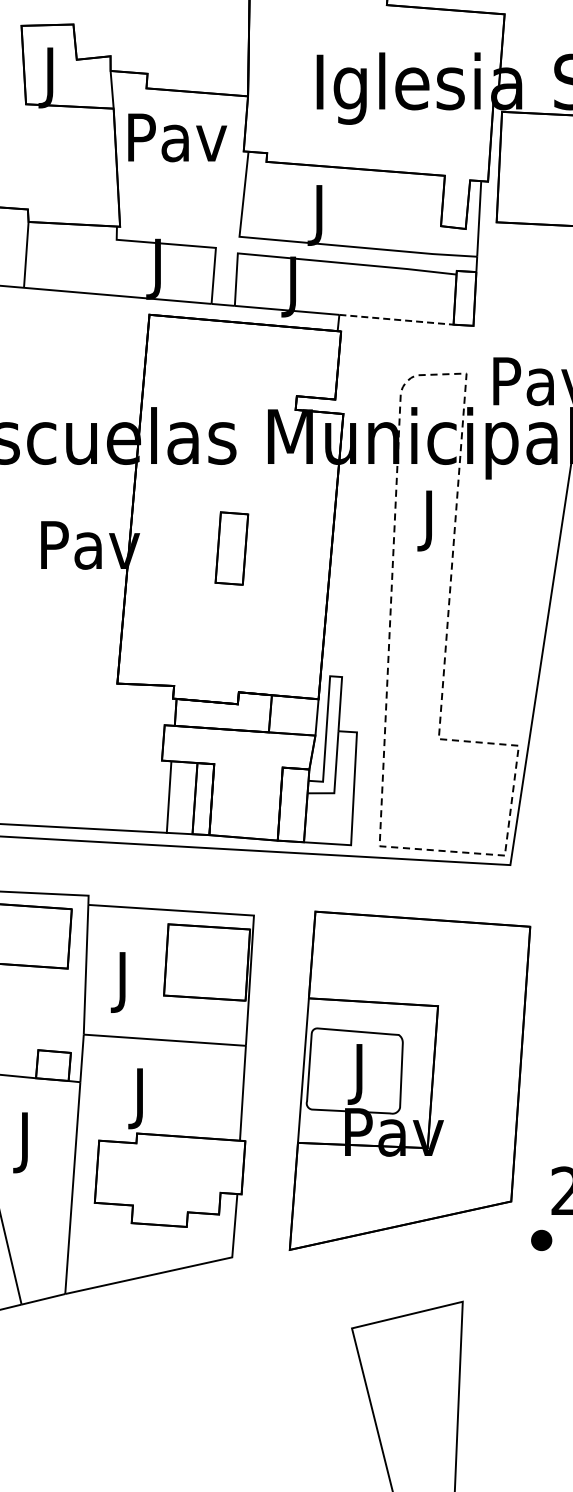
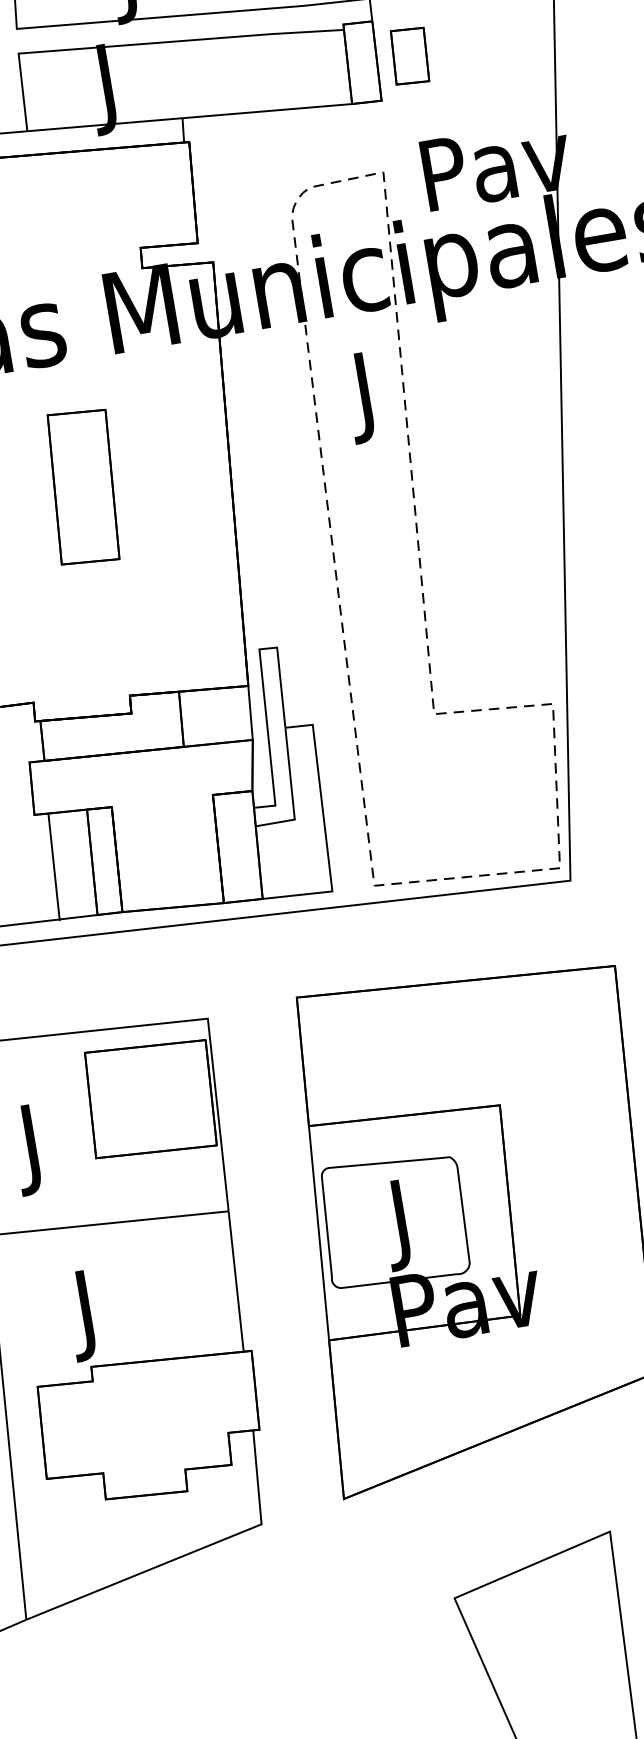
part: (497, 299) -> (410, 56), added
line: (396, 319) -> (267, 110), dashed -> solid
part: (231, 548) -> (83, 487), size x1.43

